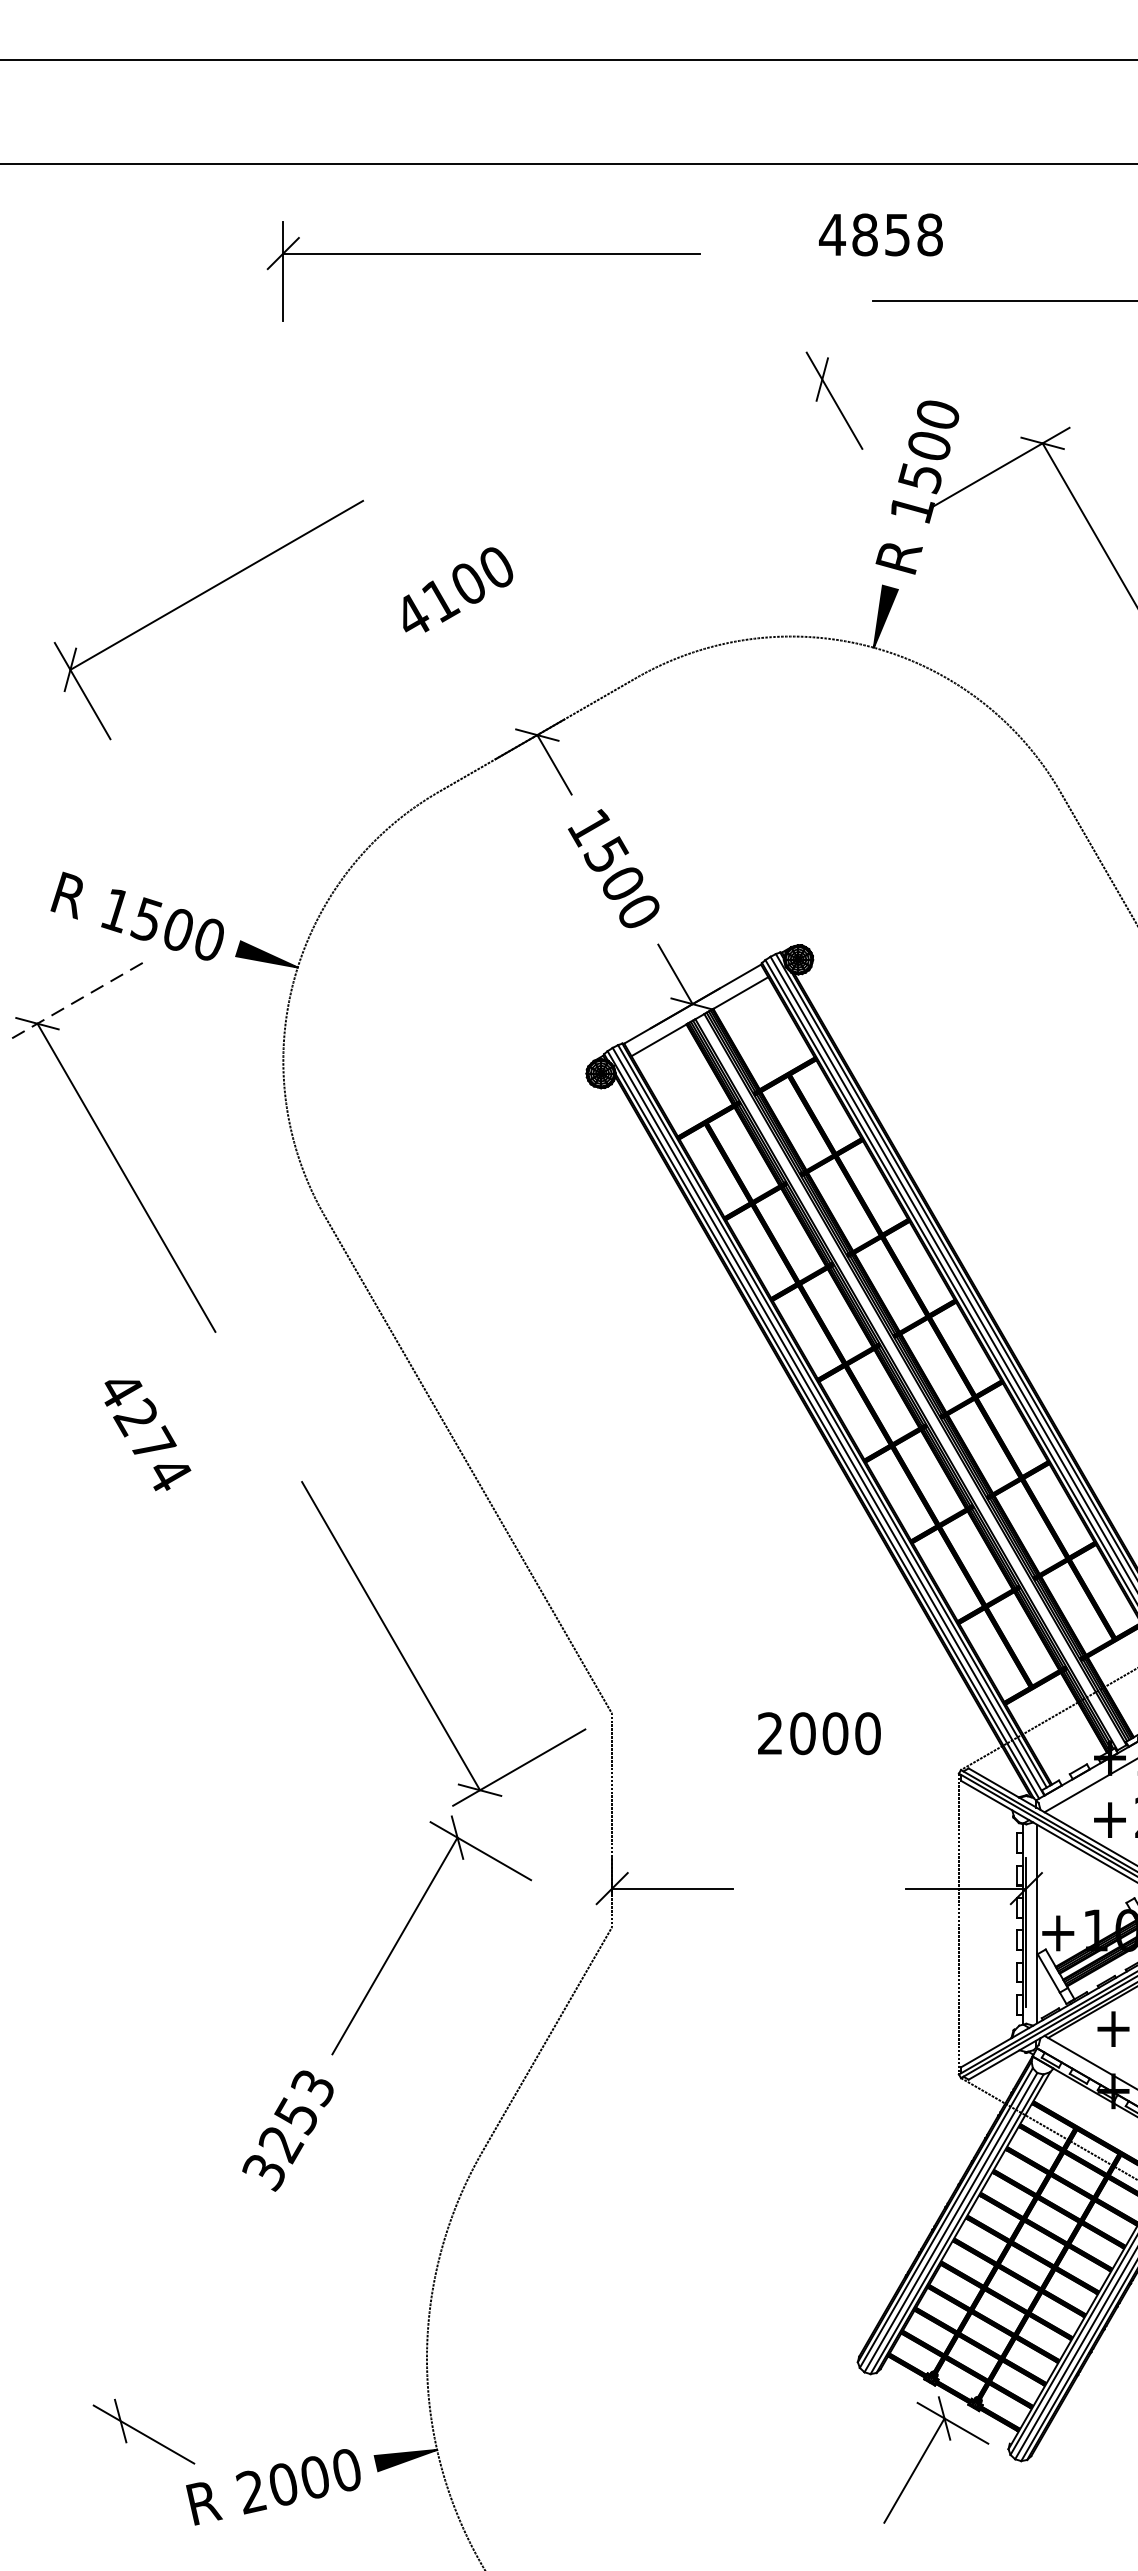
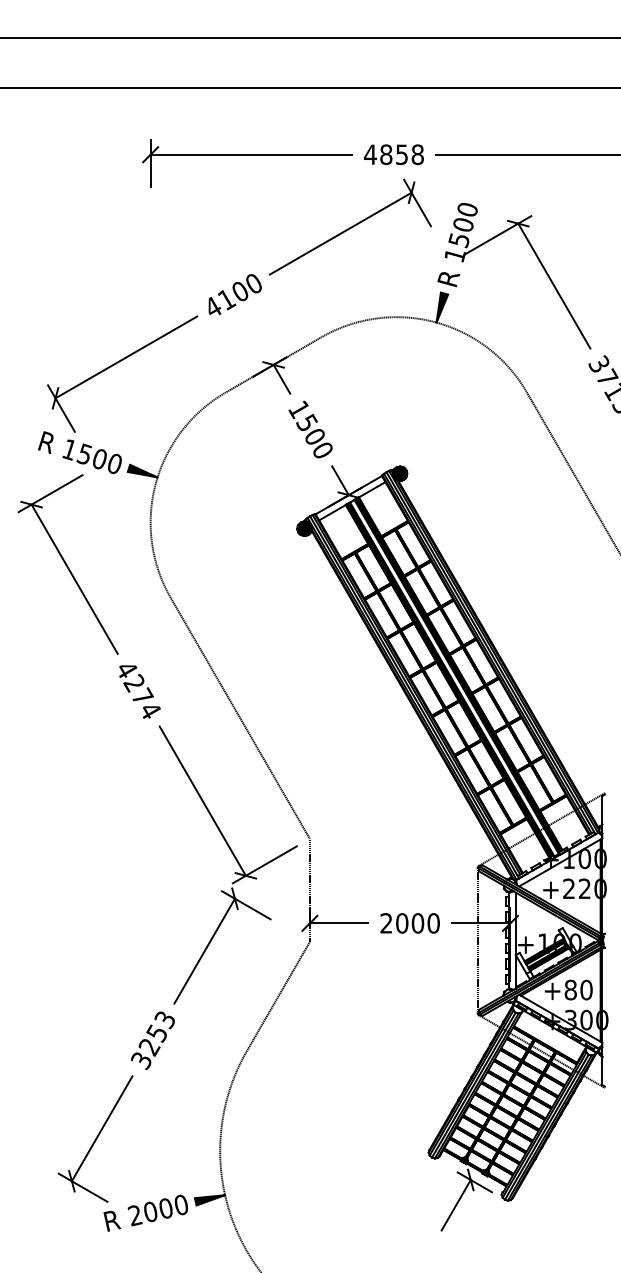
text: (879, 234) -> (393, 154), moved
part: (483, 255) -> (247, 155), moved
line: (675, 463) -> (340, 233), added
part: (200, 597) -> (118, 363), moved
line: (76, 1000) -> (50, 493), dashed -> solid
text: (146, 1434) -> (139, 691), moved
text: (817, 1733) -> (409, 923), moved
line: (181, 2312) -> (101, 1128), added

